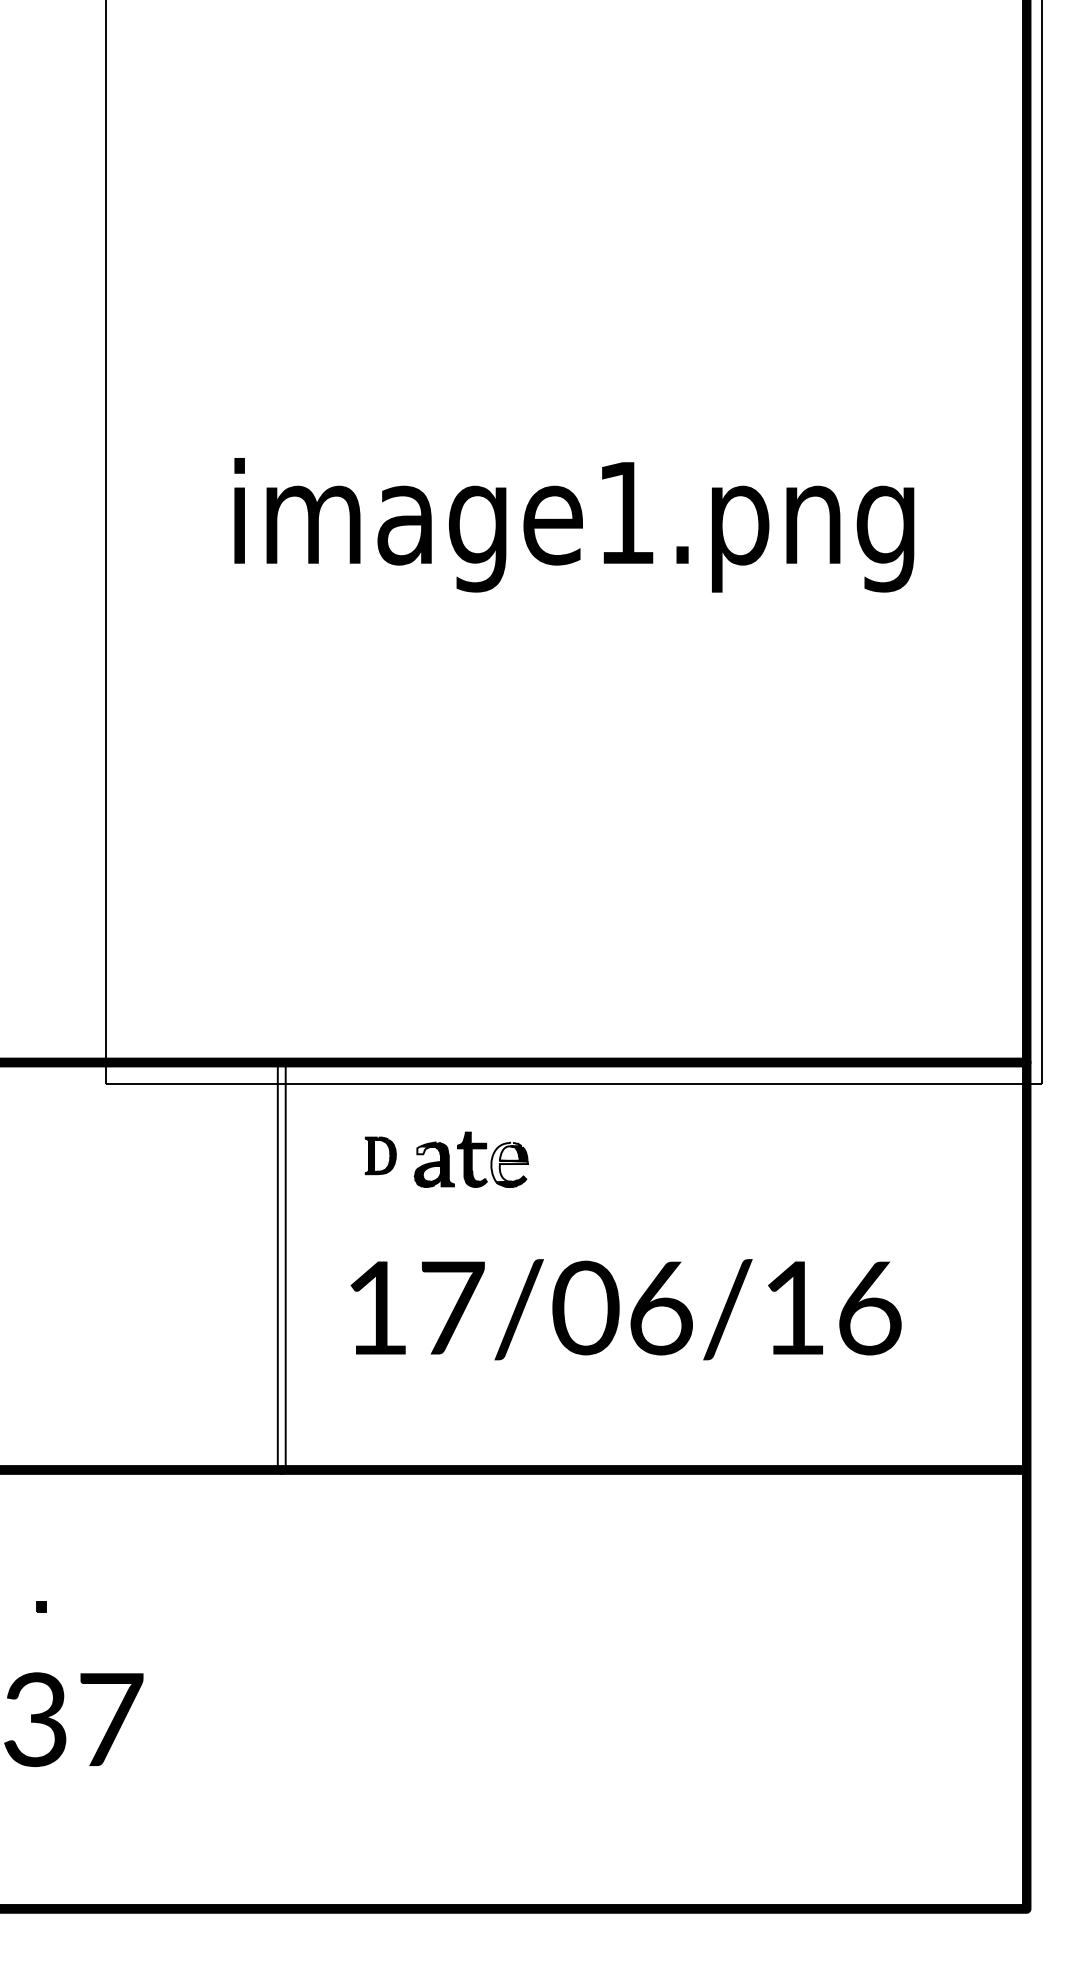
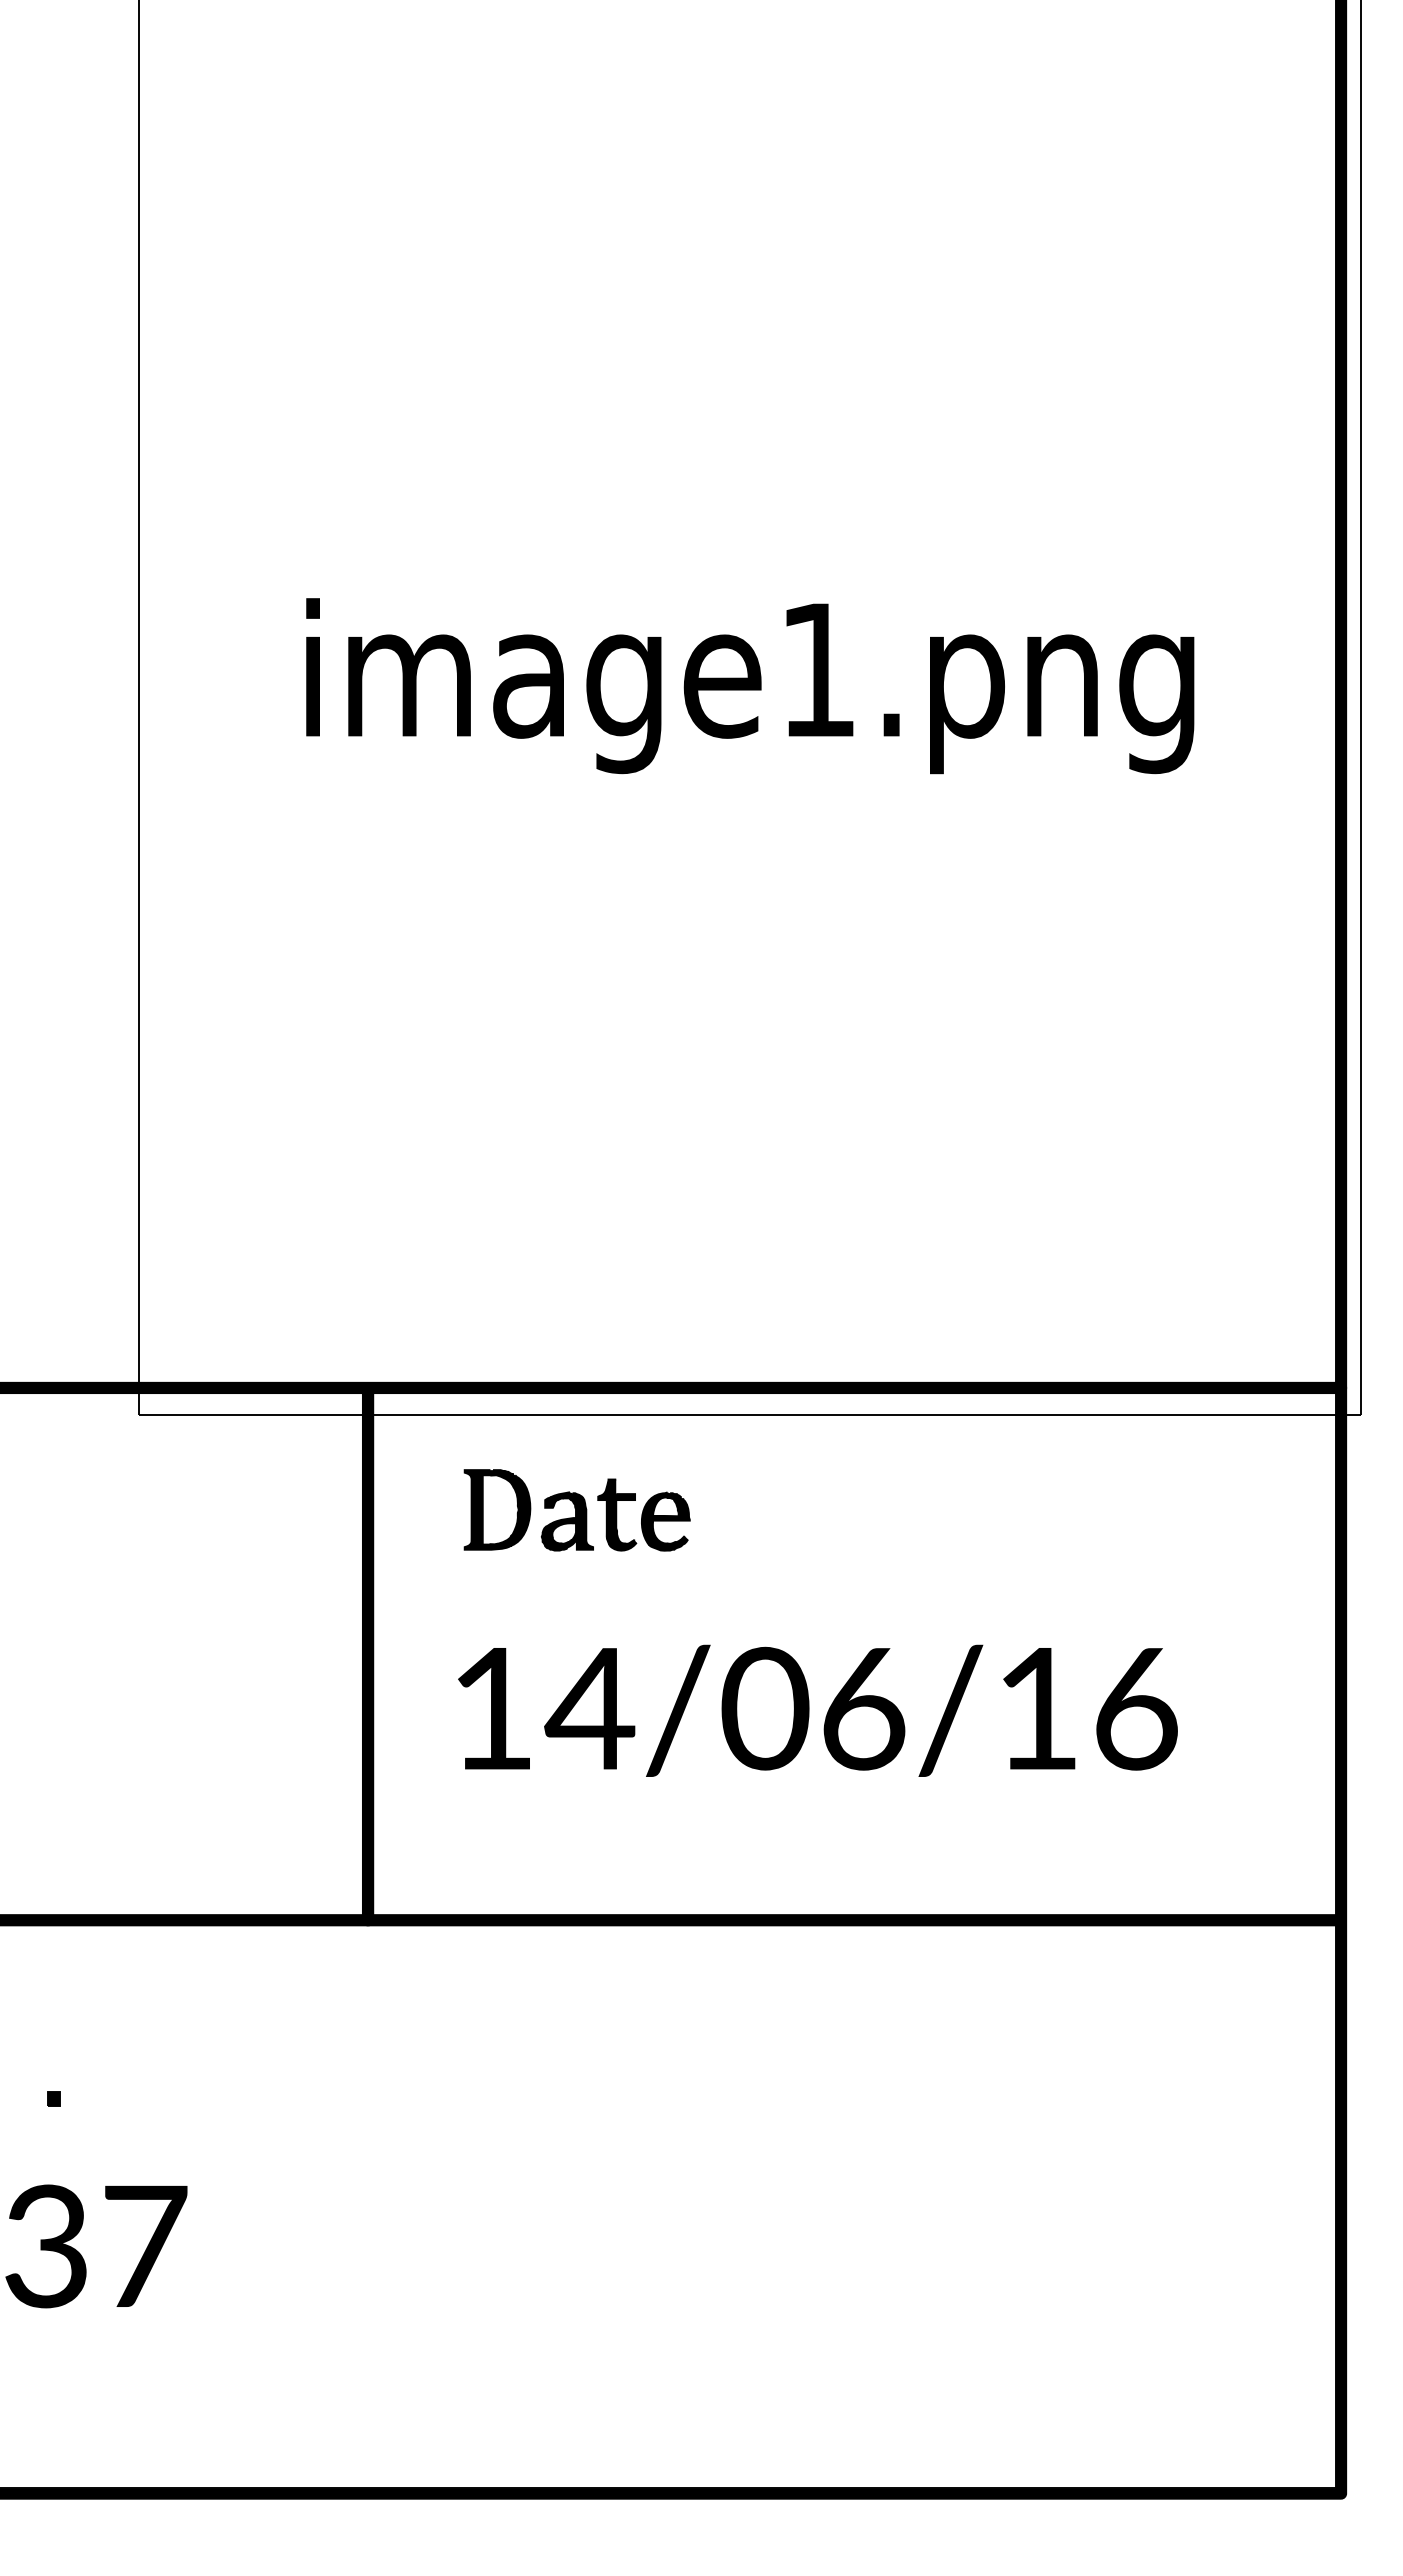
fill: (424, 1150) -> (554, 1502), added
part: (380, 1155) -> (497, 1509), size x1.67
fill: (509, 1162) -> (665, 1518), added
fill: (281, 1267) -> (367, 1655), added
text: (451, 1307) -> (589, 1708), 17/06/16 -> 14/06/16

